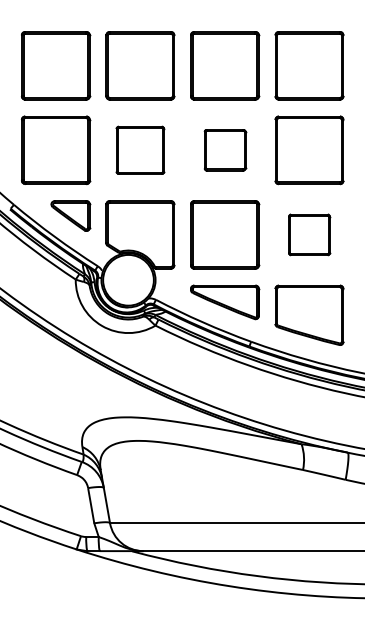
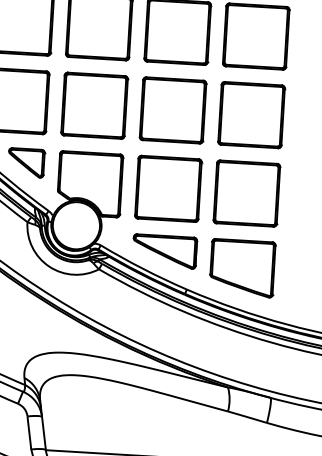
part: (225, 149) -> (173, 109), size x1.67
part: (140, 150) -> (94, 105), size x1.43
part: (309, 234) -> (246, 193), size x1.67

